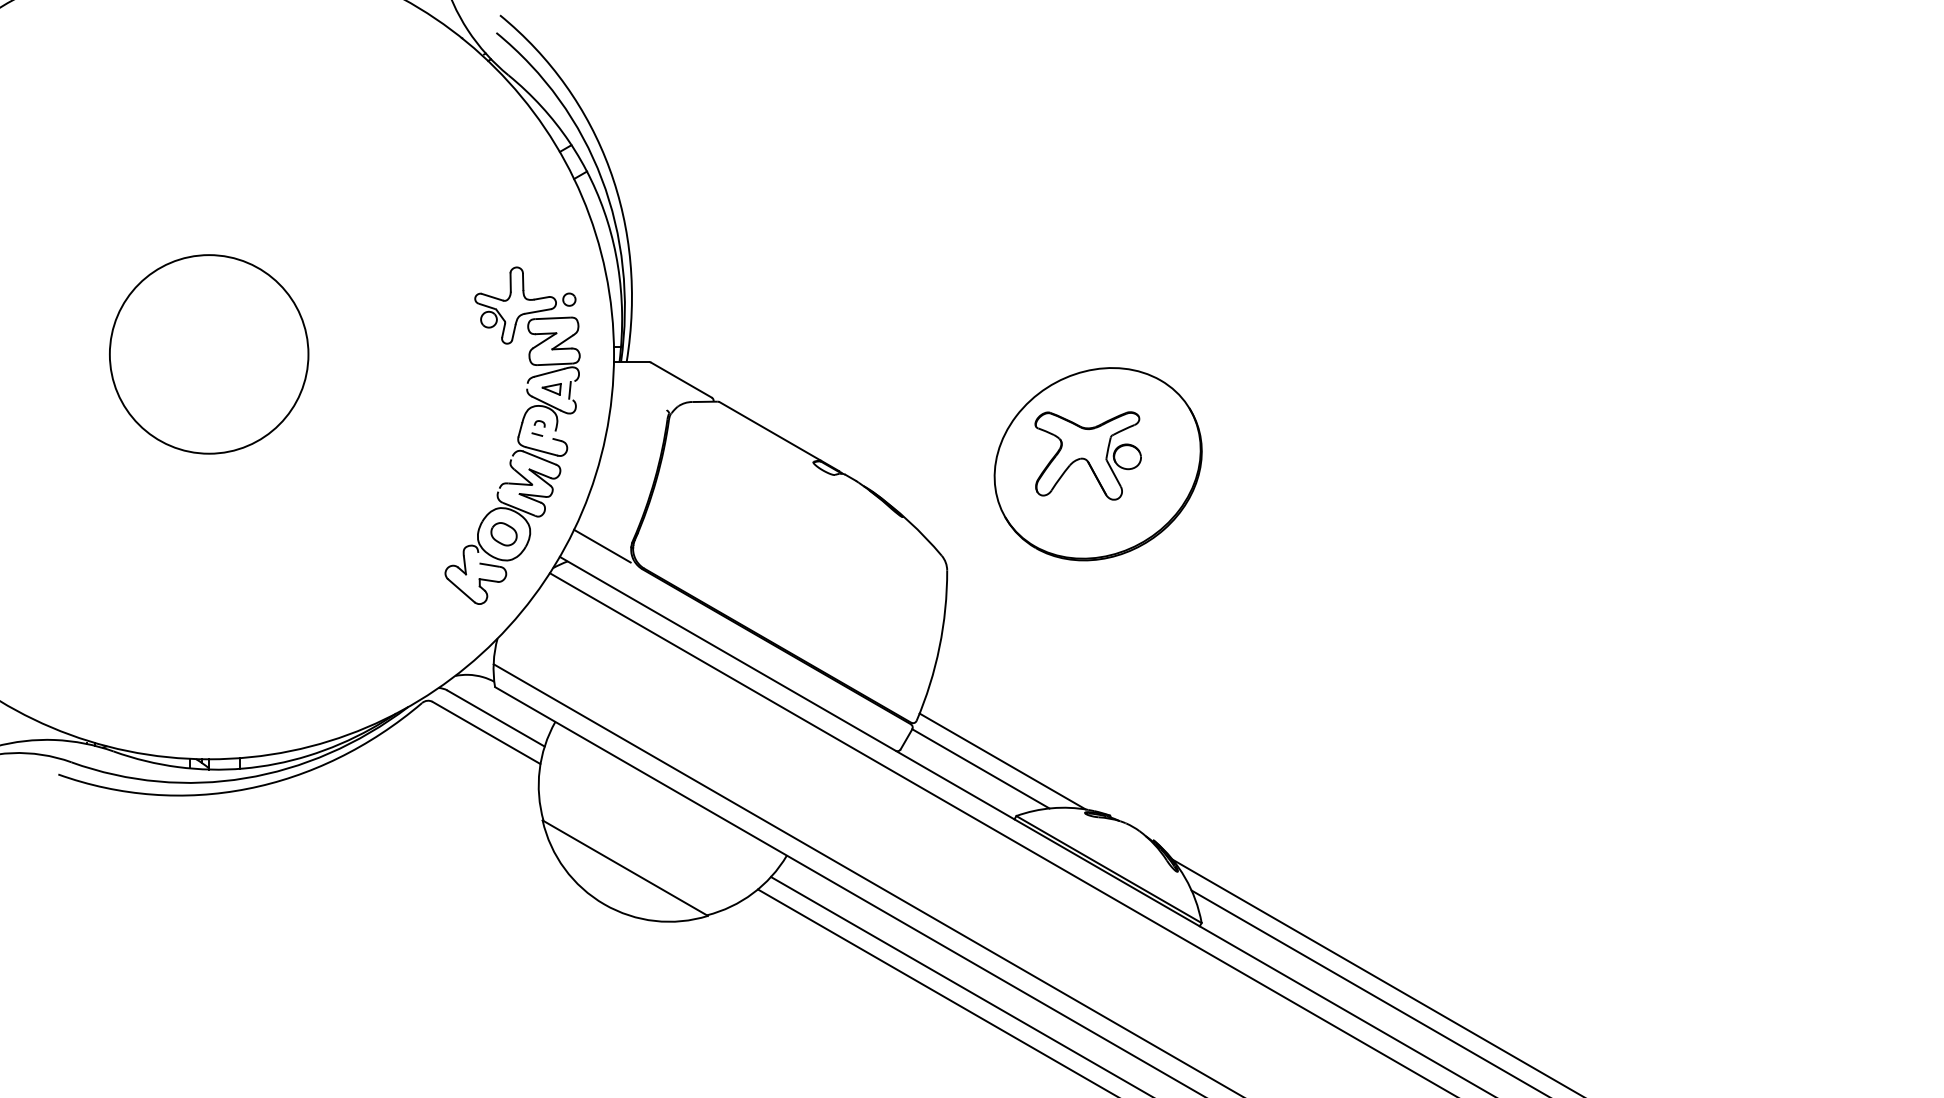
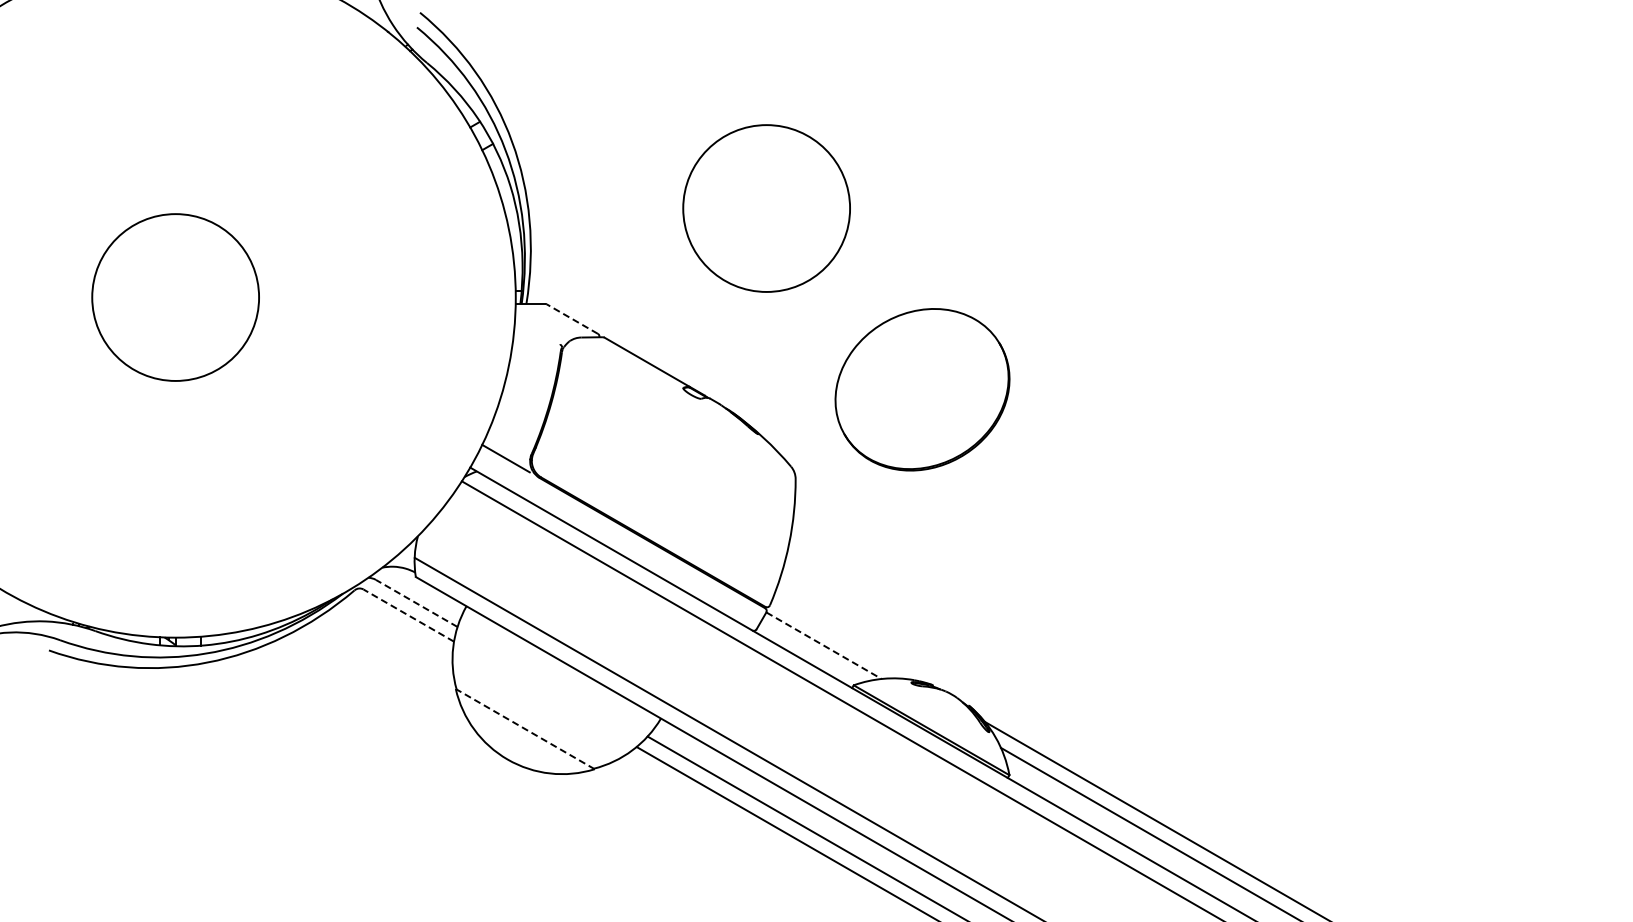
circle: (912, 248) -> (766, 208), added
line: (680, 379) -> (571, 318), solid -> dashed
part: (512, 435) -> (430, 365), removed
part: (1088, 455) -> (914, 382), removed
line: (495, 718) -> (416, 603), solid -> dashed
line: (486, 732) -> (408, 615), solid -> dashed
line: (1002, 761) -> (842, 639), removed
line: (981, 768) -> (824, 645), solid -> dashed
line: (624, 867) -> (524, 728), solid -> dashed

